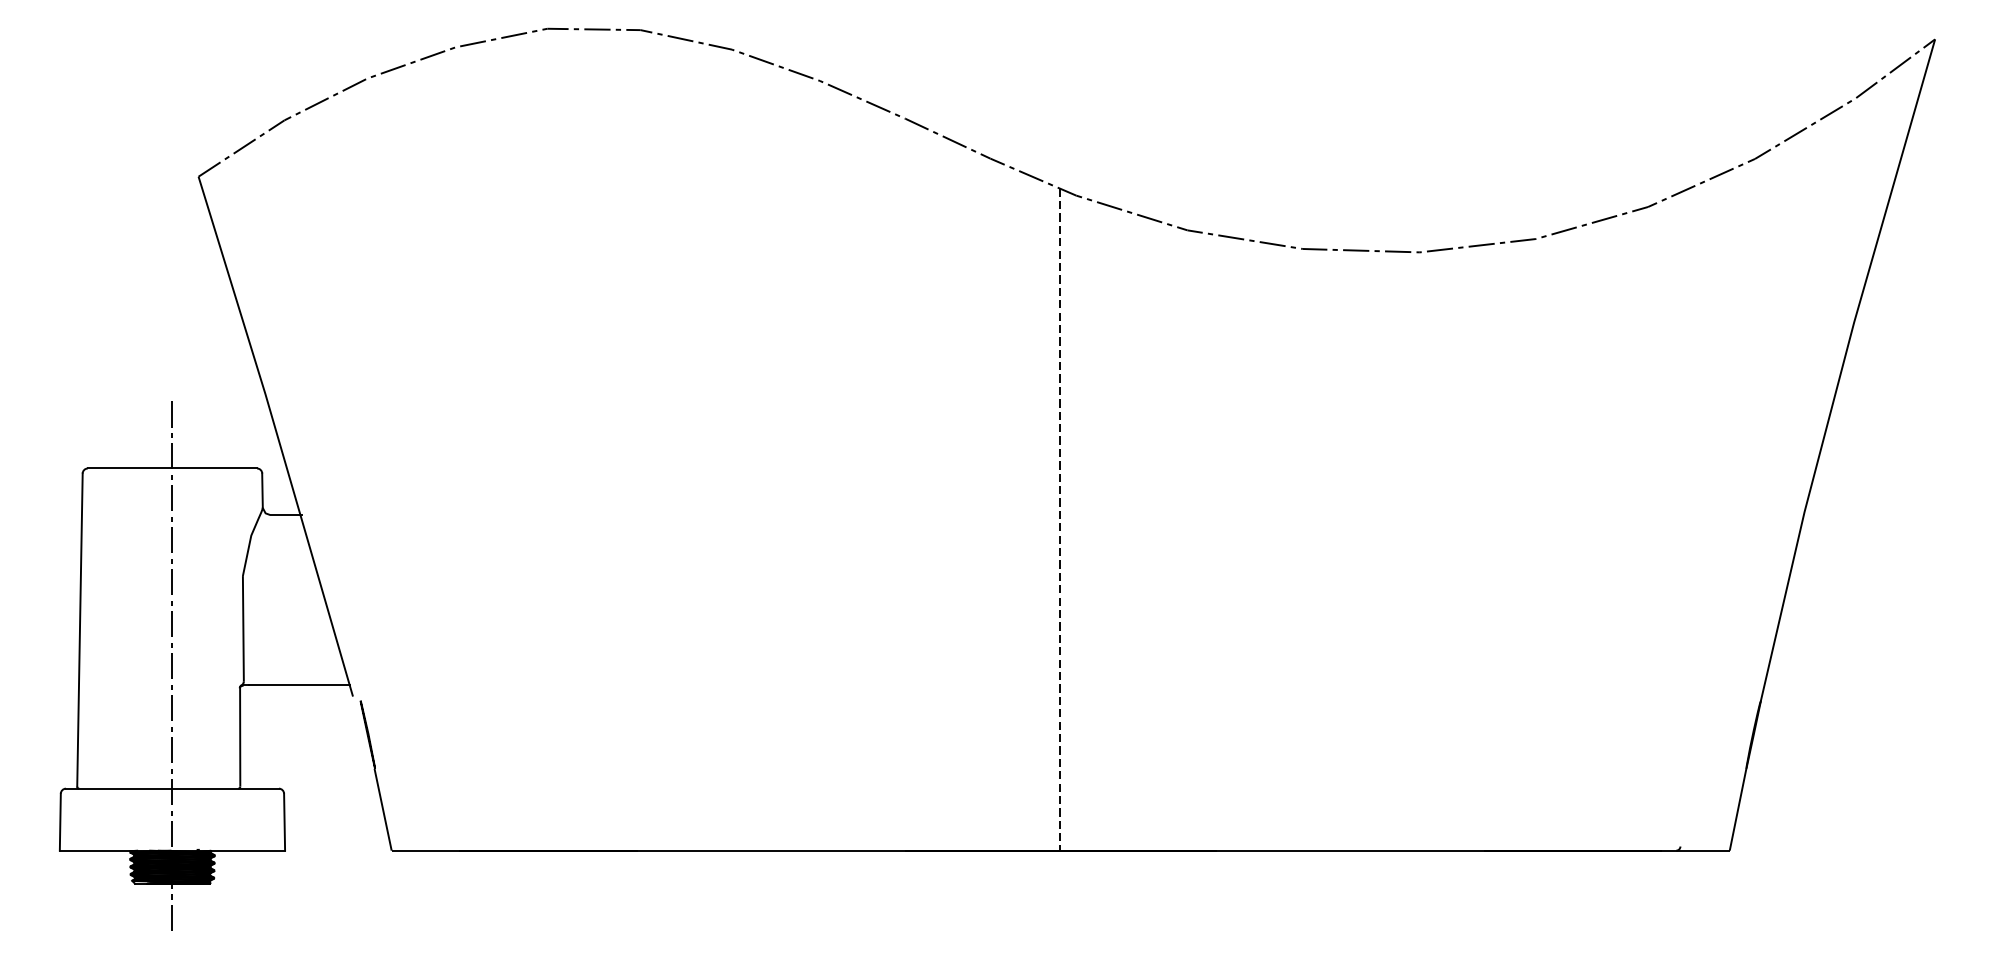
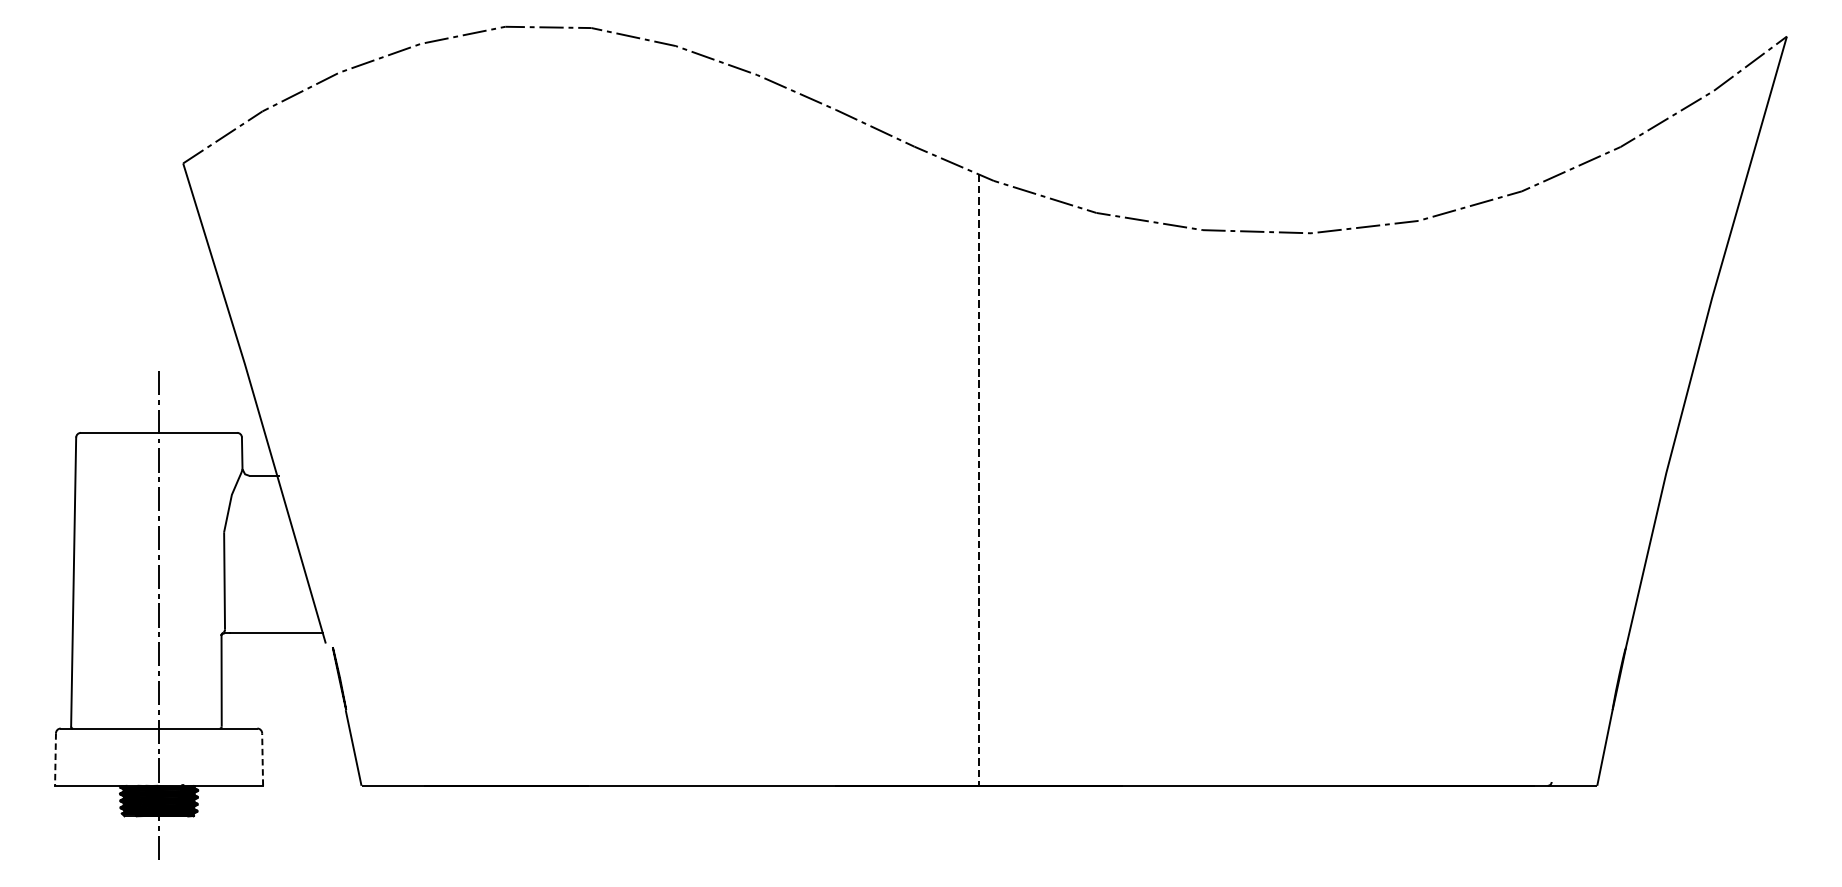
line: (284, 821) -> (262, 758), solid -> dashed
line: (60, 822) -> (55, 759), solid -> dashed

